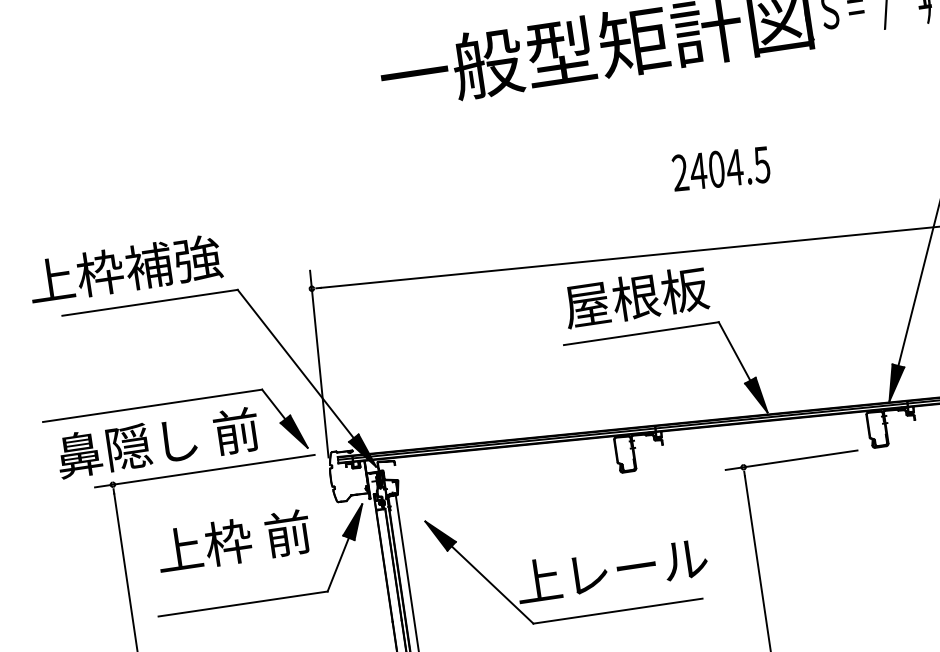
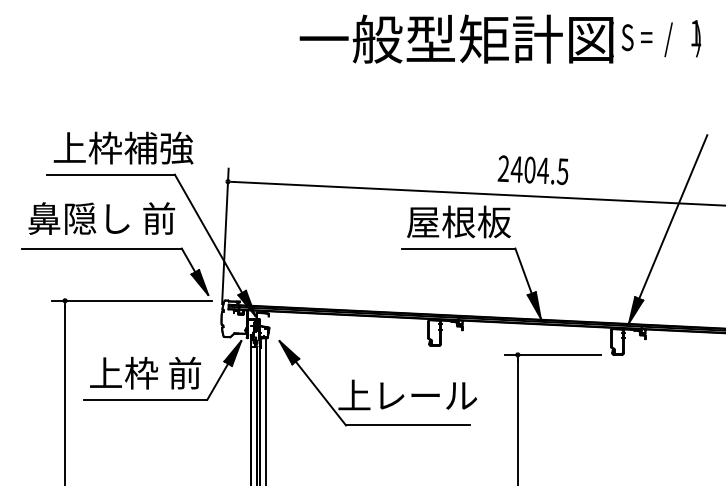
text: (720, 169) -> (532, 170), moved
text: (124, 268) -> (123, 147), moved
text: (157, 442) -> (101, 218), moved
text: (233, 540) -> (145, 372), moved
part: (567, 559) -> (377, 383), moved

